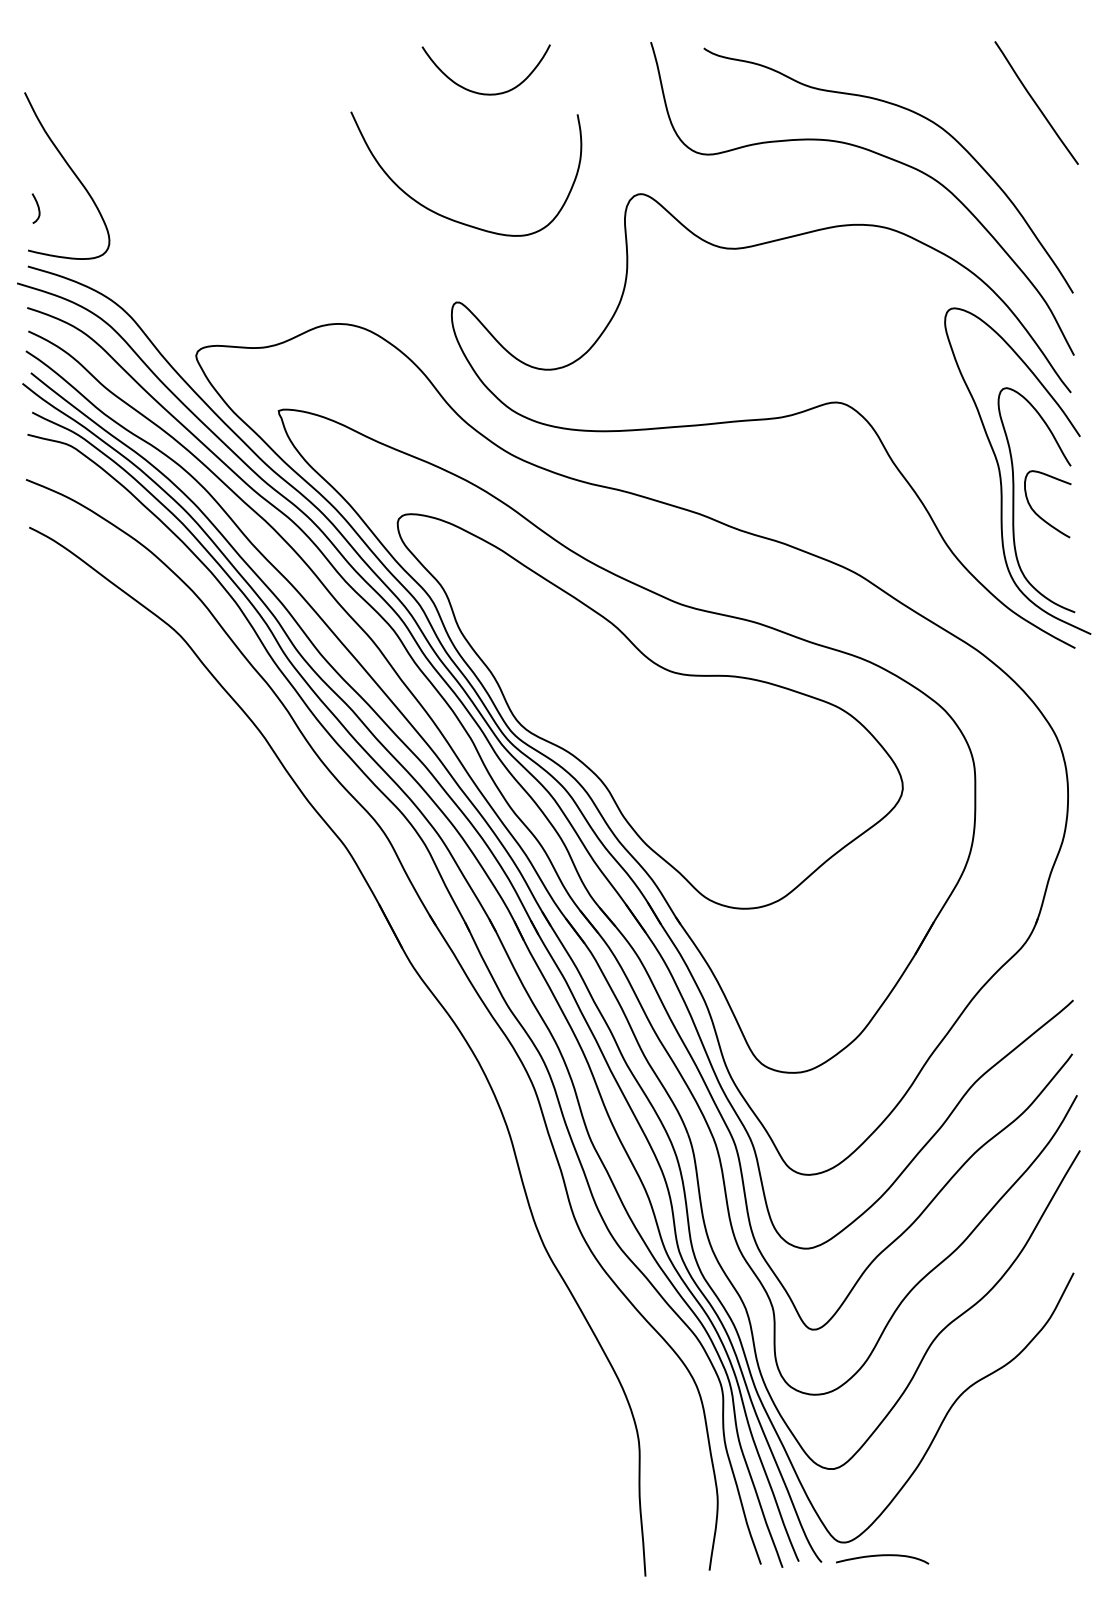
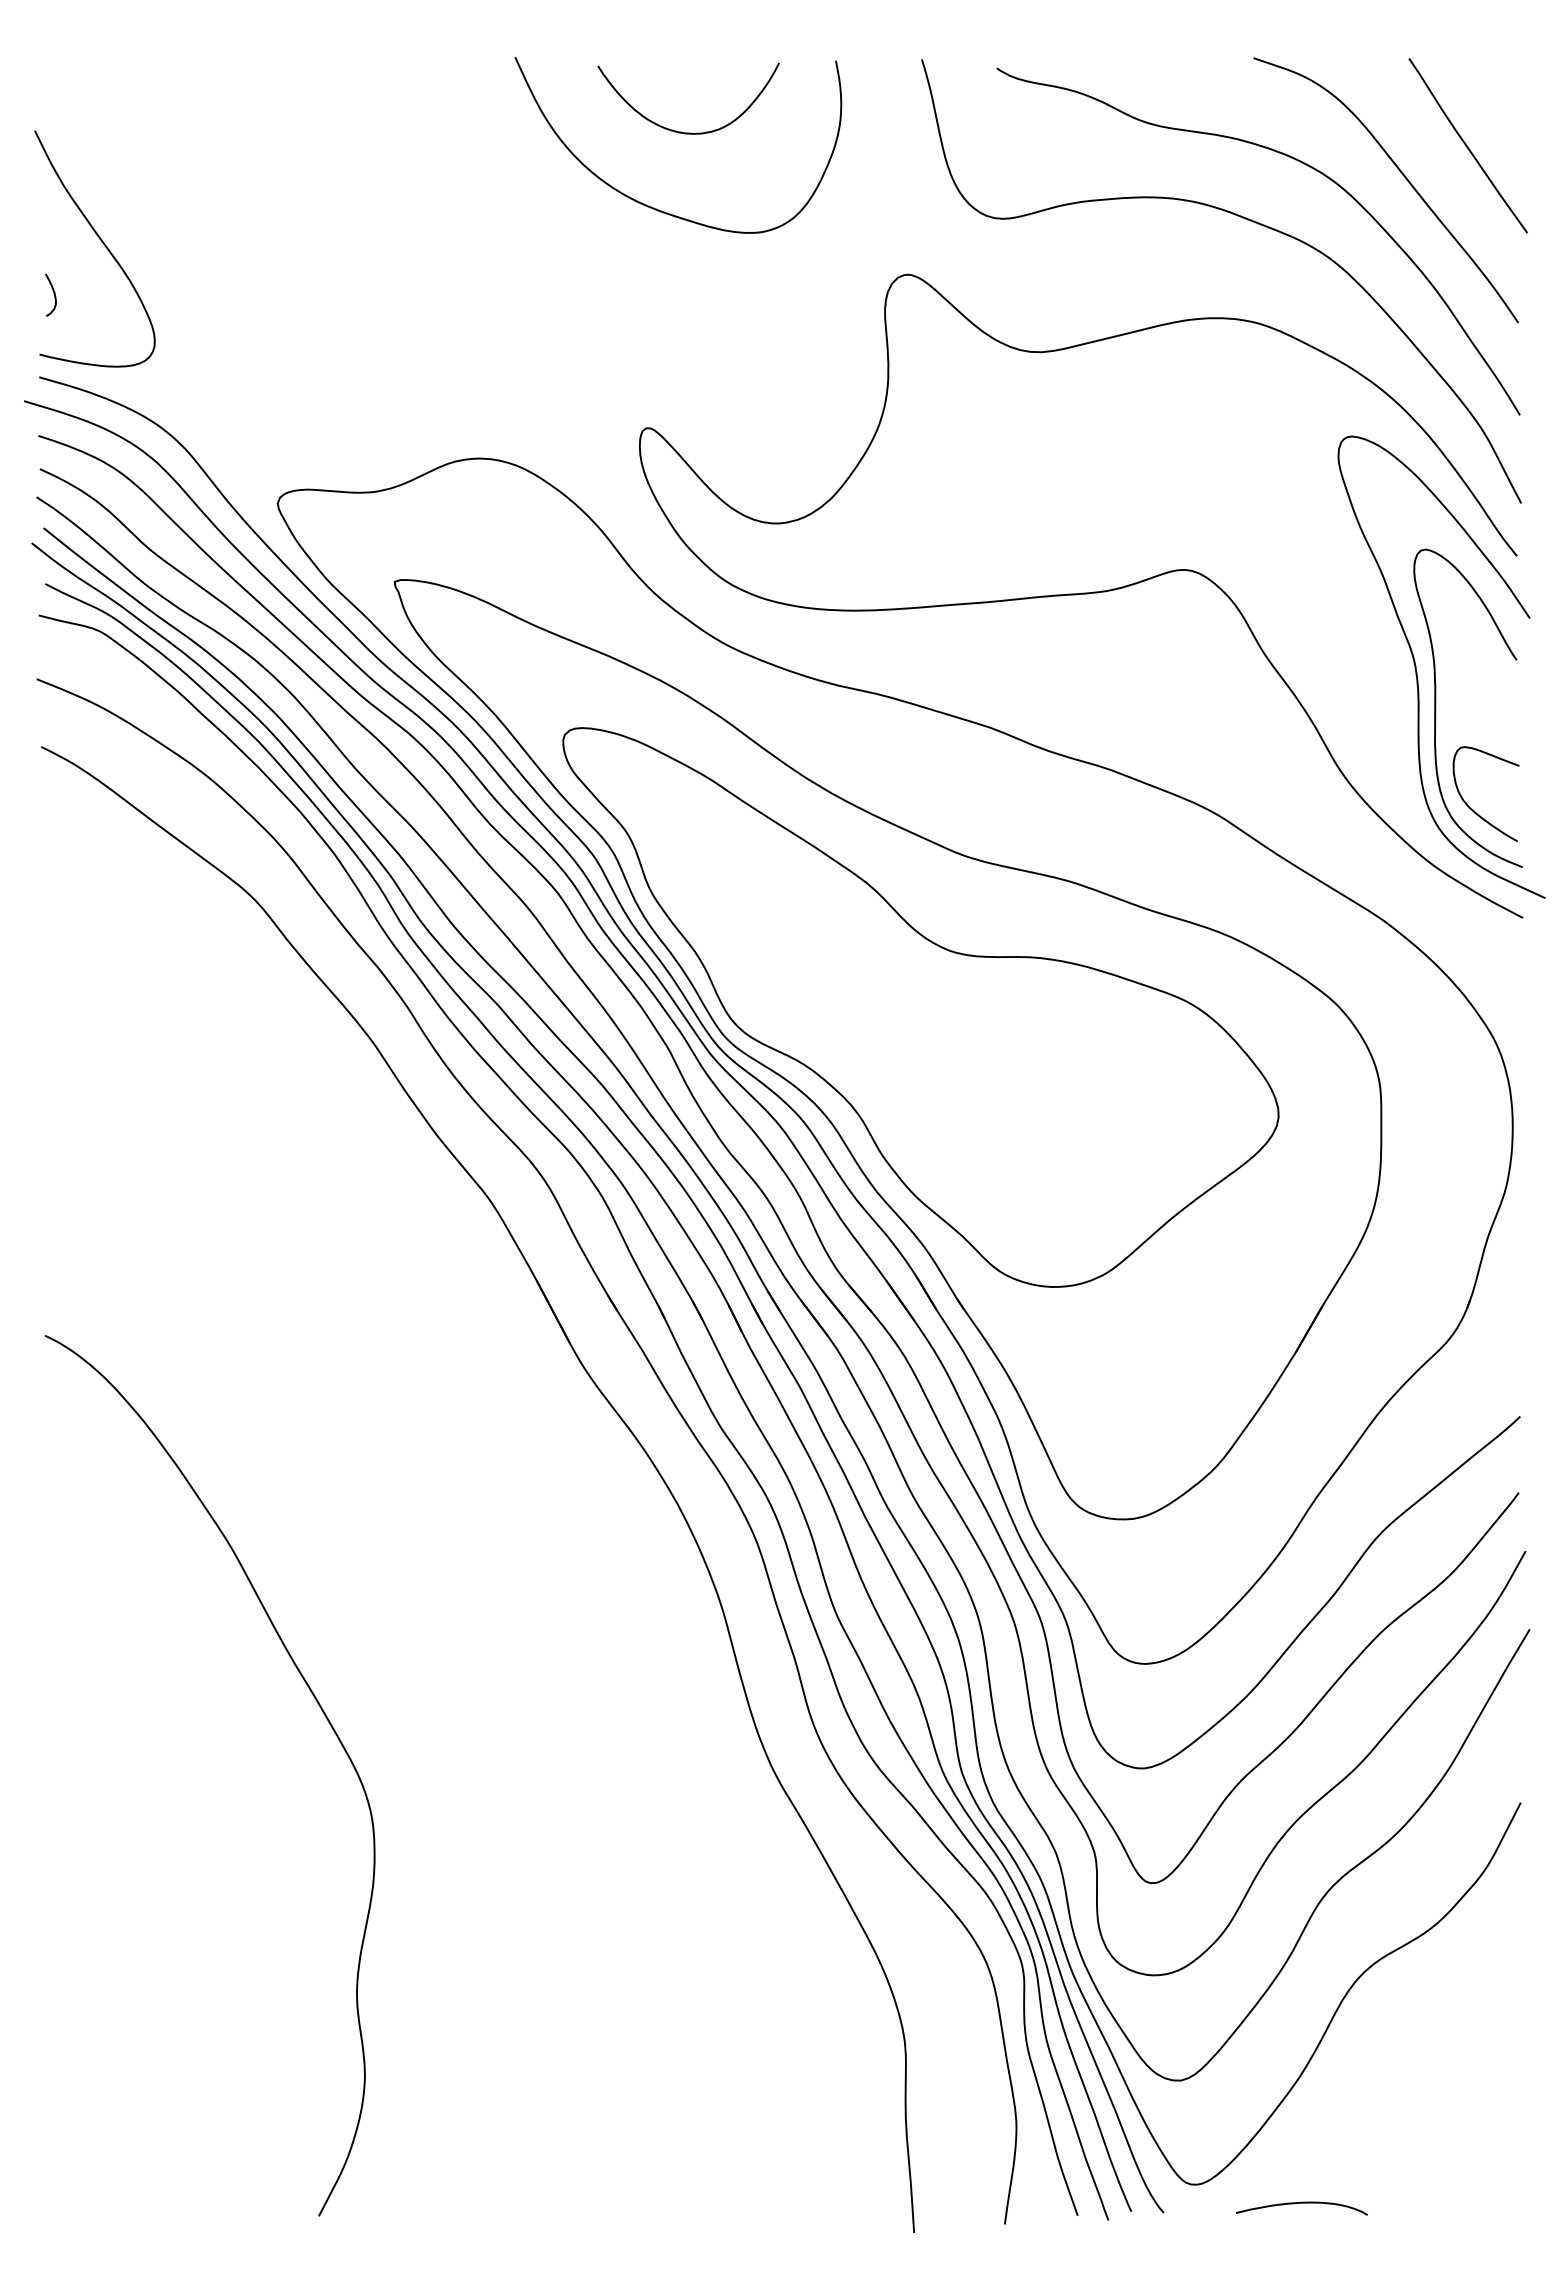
curve: (990, 124) -> (1402, 175), added
curve: (447, 217) -> (651, 206), moved
curve: (1038, 515) -> (1473, 809), moved
curve: (227, 1209) -> (322, 1712), added
curve: (882, 1555) -> (1301, 2203), moved

